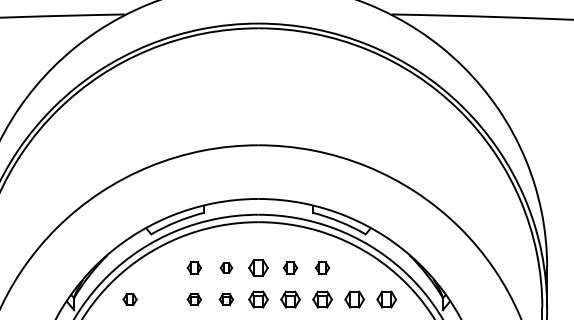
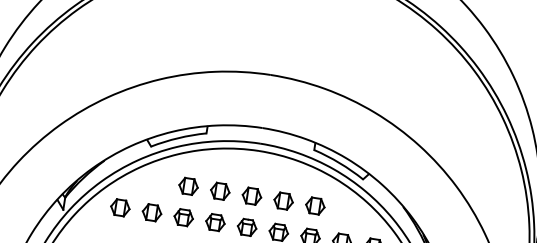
part: (194, 267) -> (188, 185), size x1.43
part: (226, 267) -> (220, 190), size x1.67
part: (290, 267) -> (283, 200), size x1.43
part: (322, 267) -> (315, 205), size x1.43
part: (129, 299) -> (119, 207), size x1.43
part: (161, 299) -> (151, 212), added
part: (194, 299) -> (183, 217), size x1.43
part: (226, 299) -> (215, 222), size x1.43

